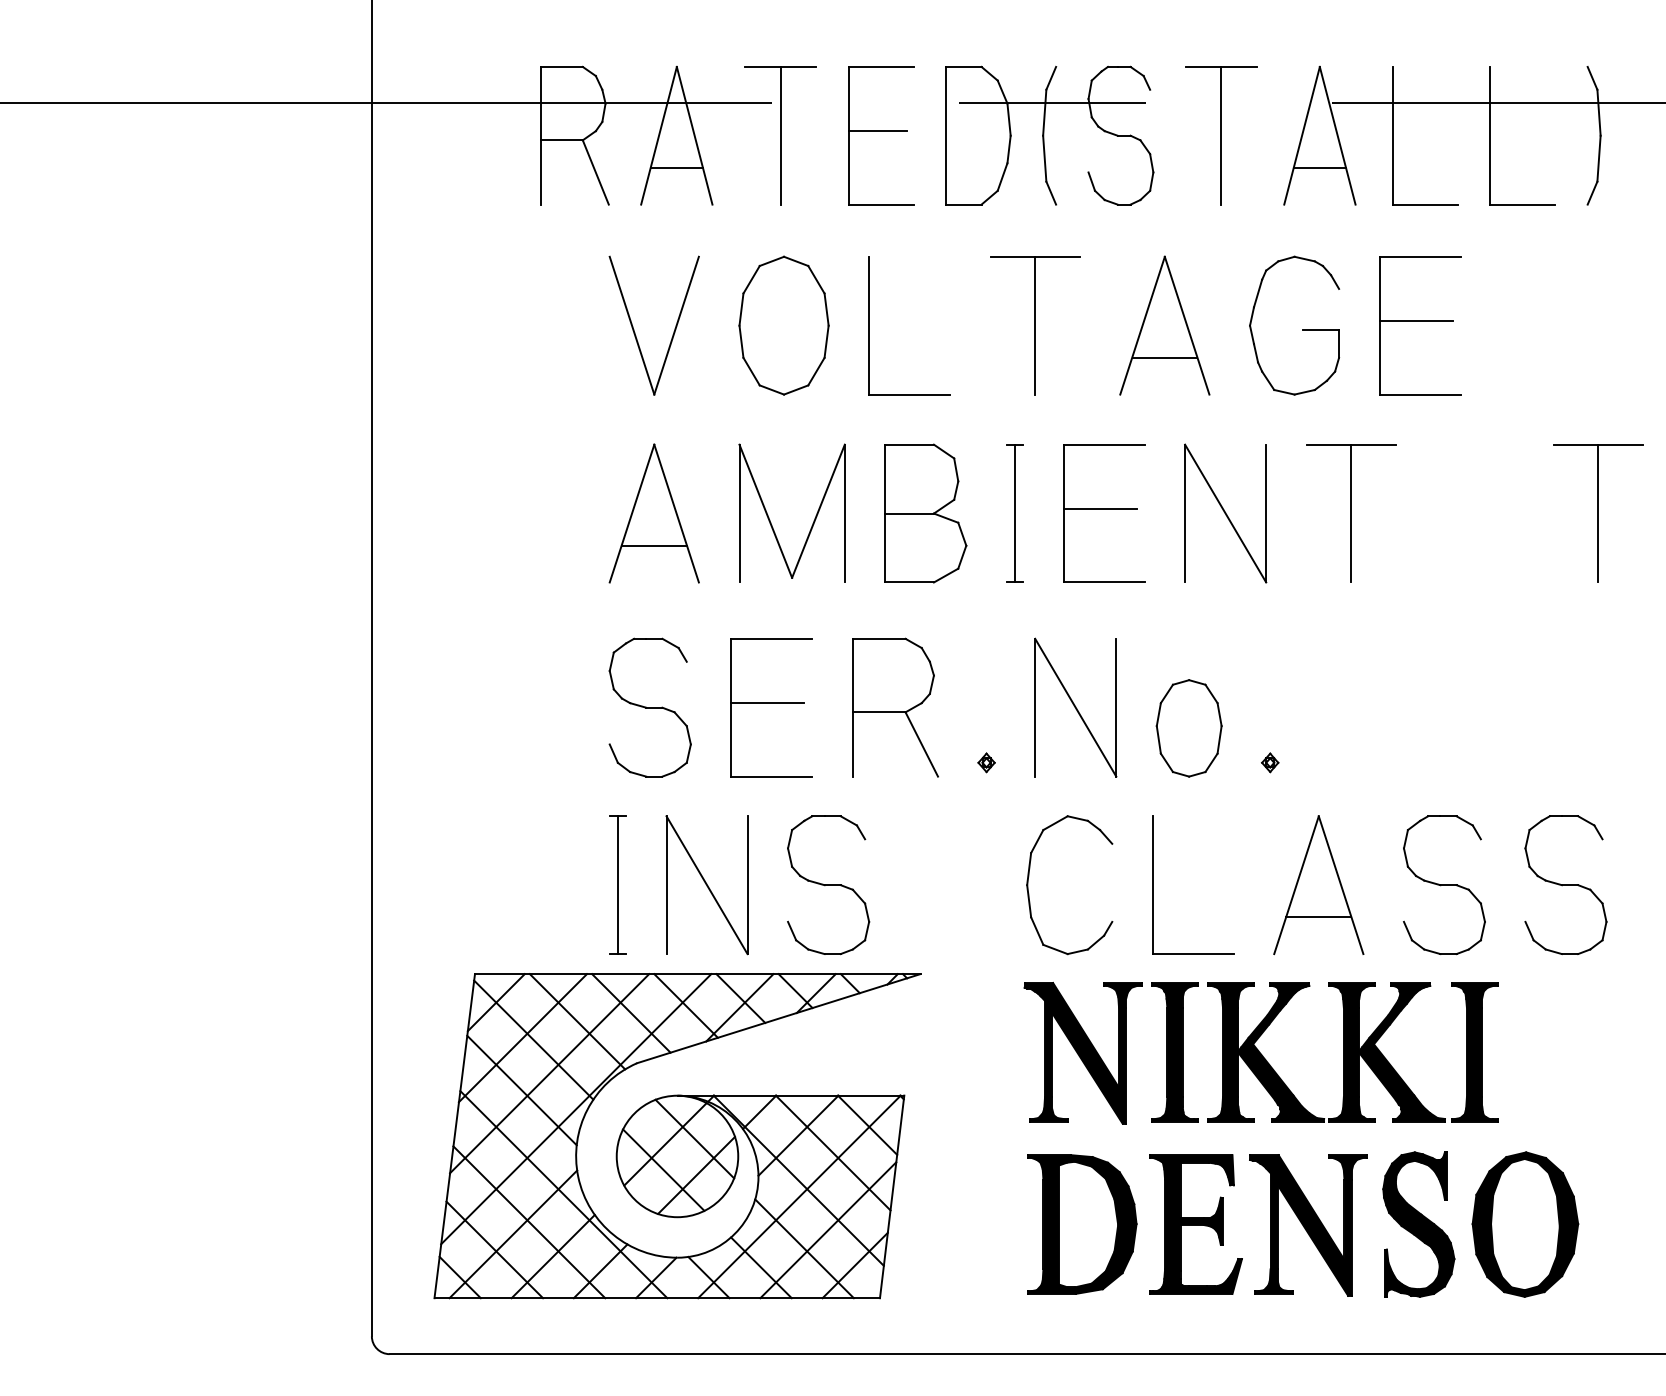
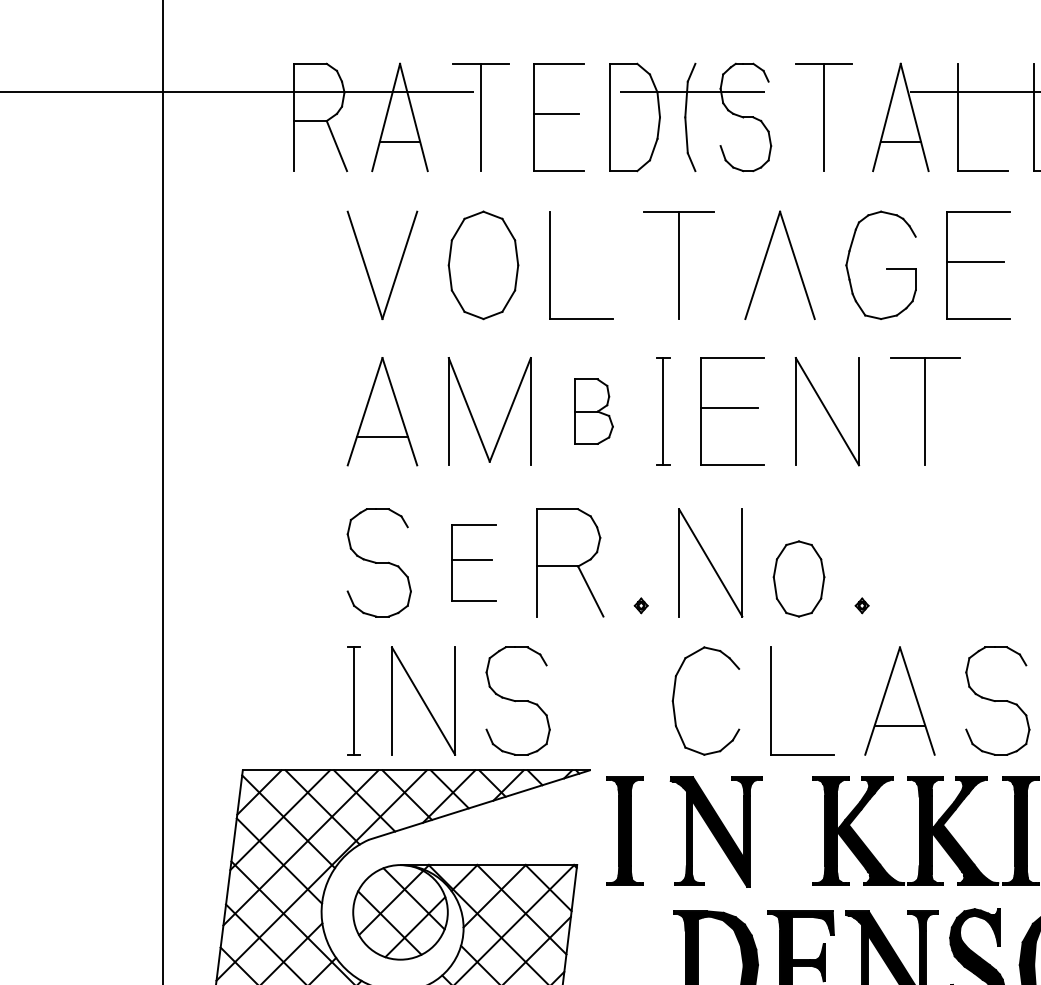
line: (1164, 357) -> (779, 290), removed
part: (925, 513) -> (593, 411), size x0.6
part: (771, 707) -> (473, 562), size x0.7
part: (1174, 1052) -> (624, 831), moved

